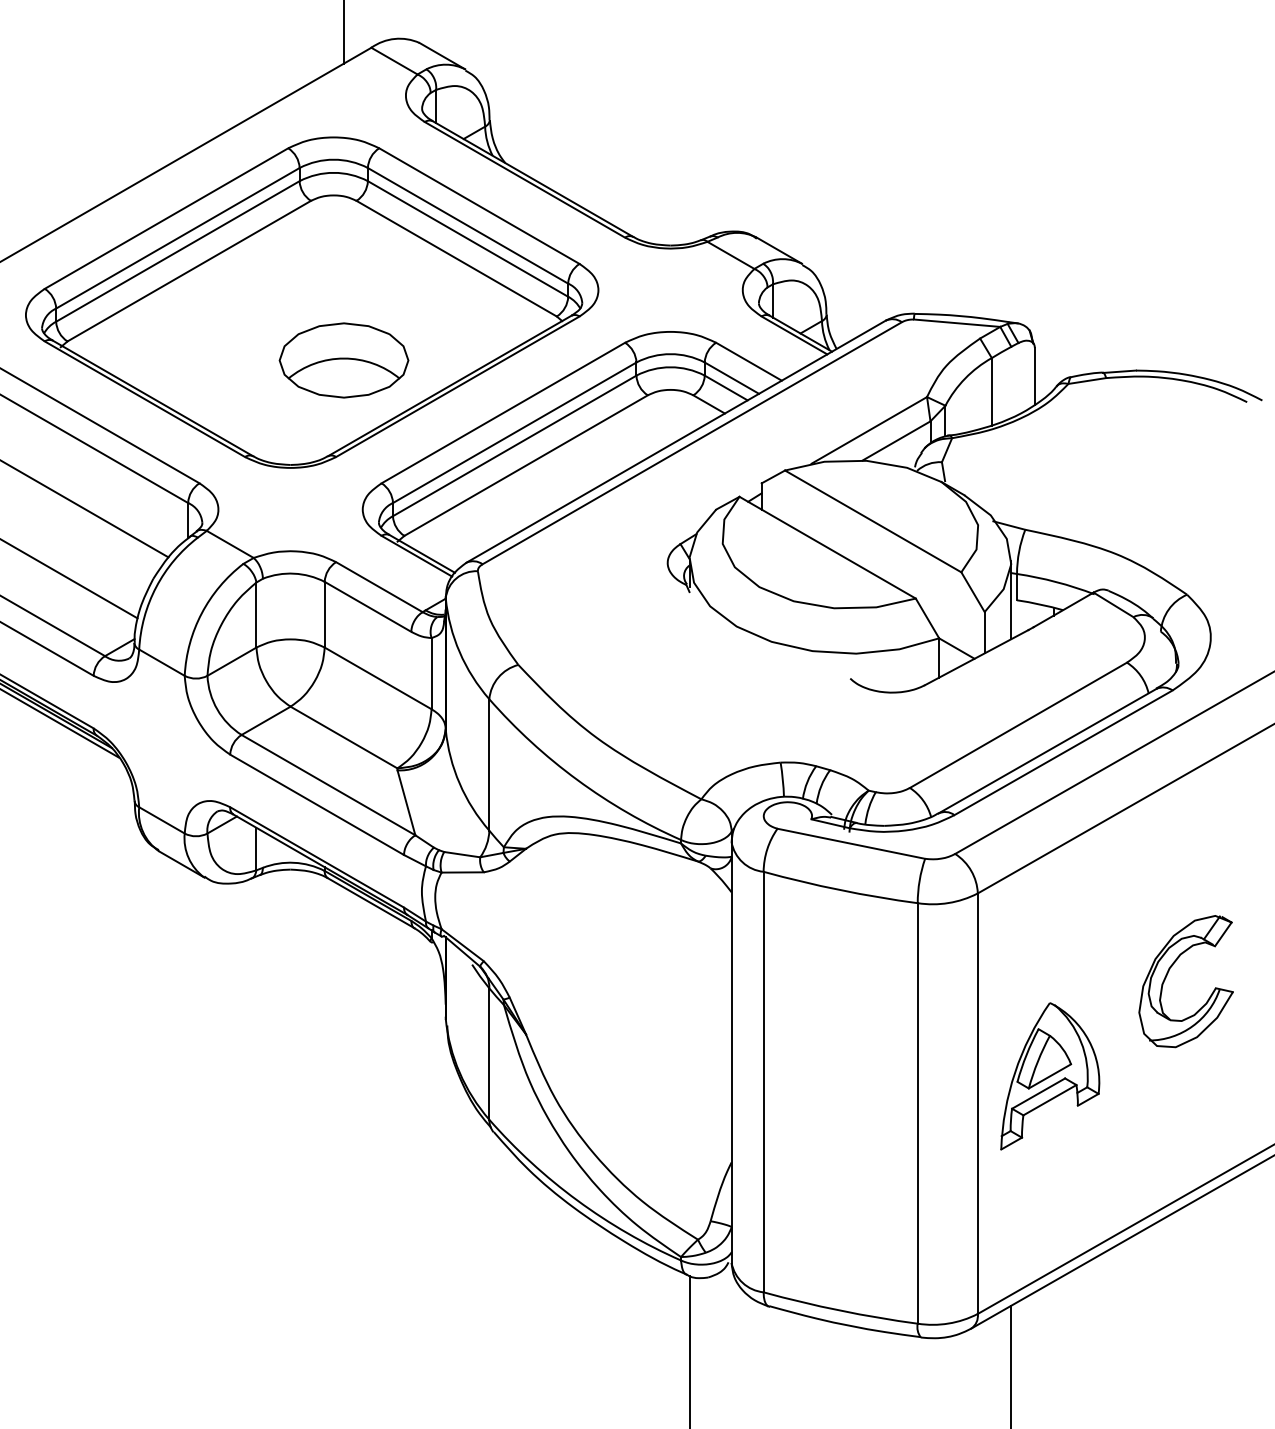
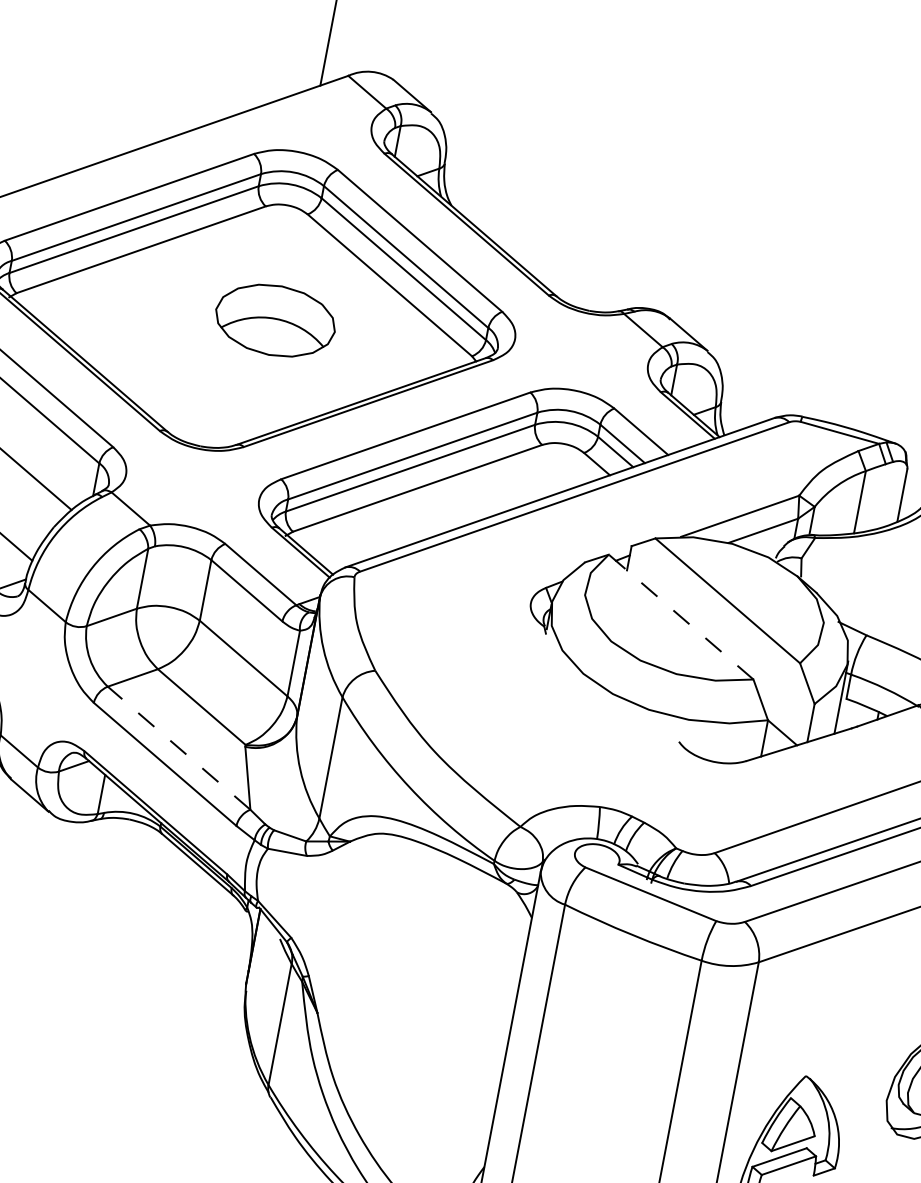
part: (343, 360) -> (275, 320), moved
line: (827, 547) -> (681, 616), solid -> dashed
line: (328, 784) -> (179, 747), solid -> dashed

